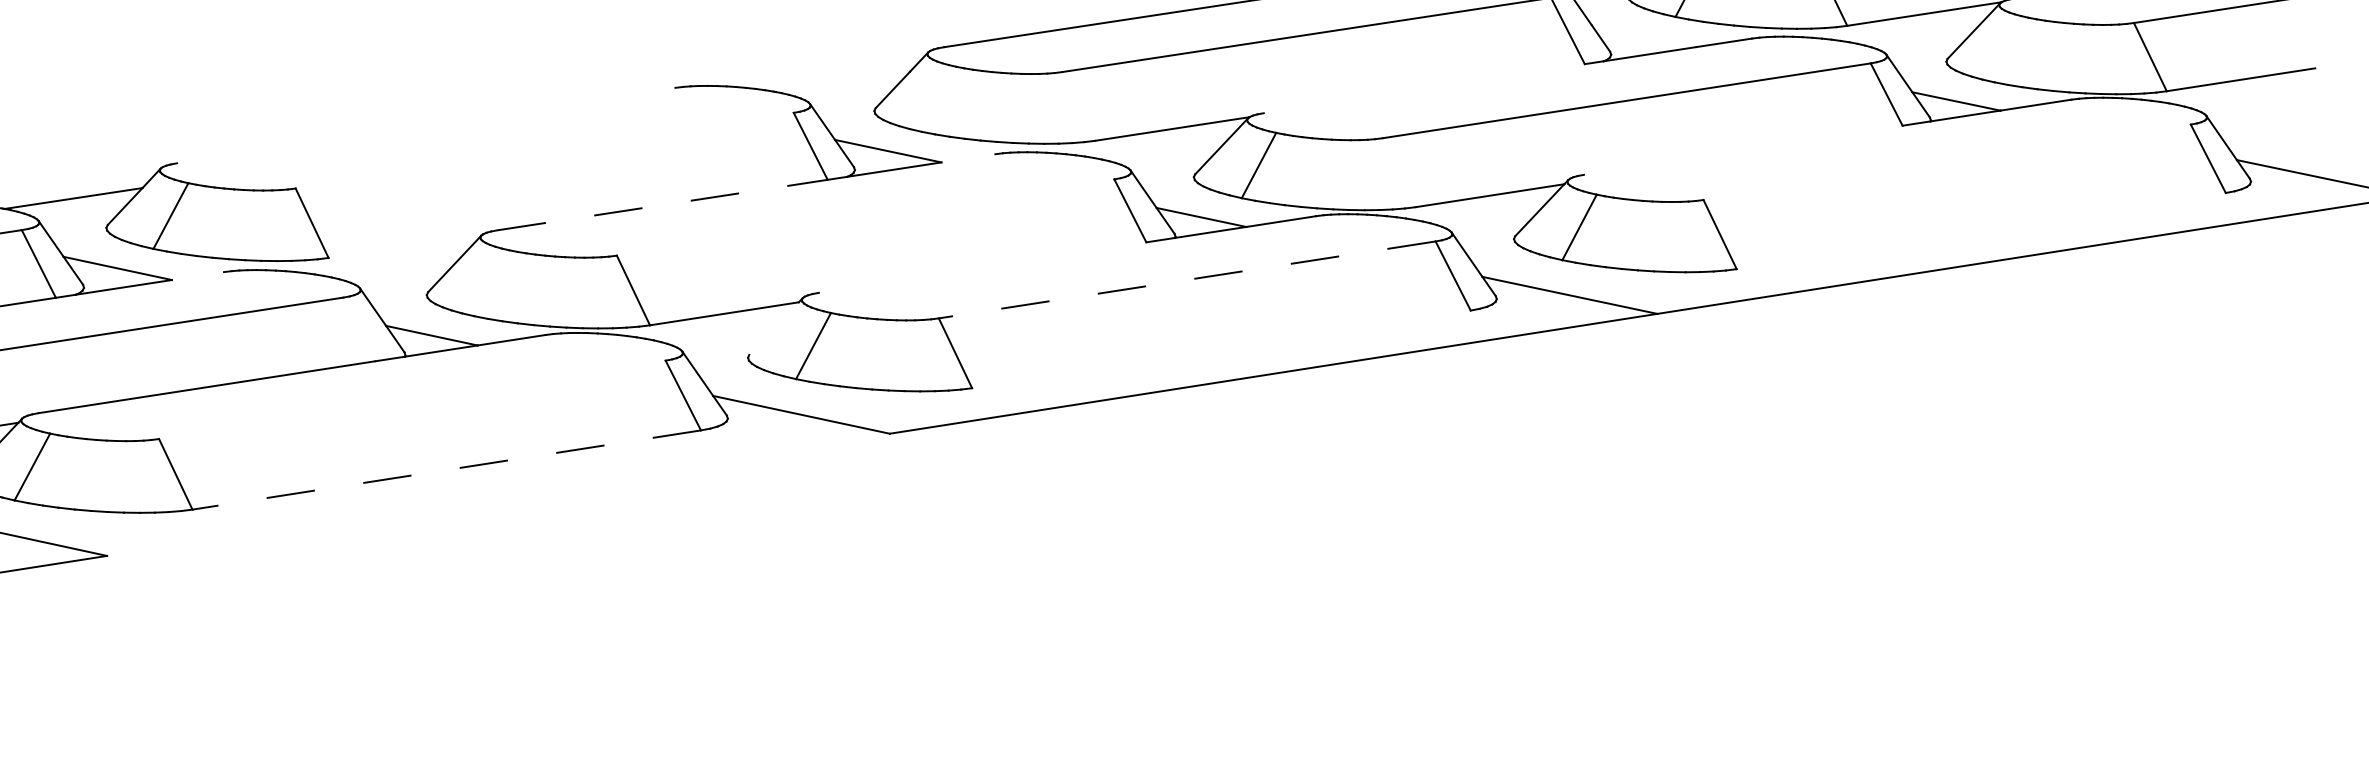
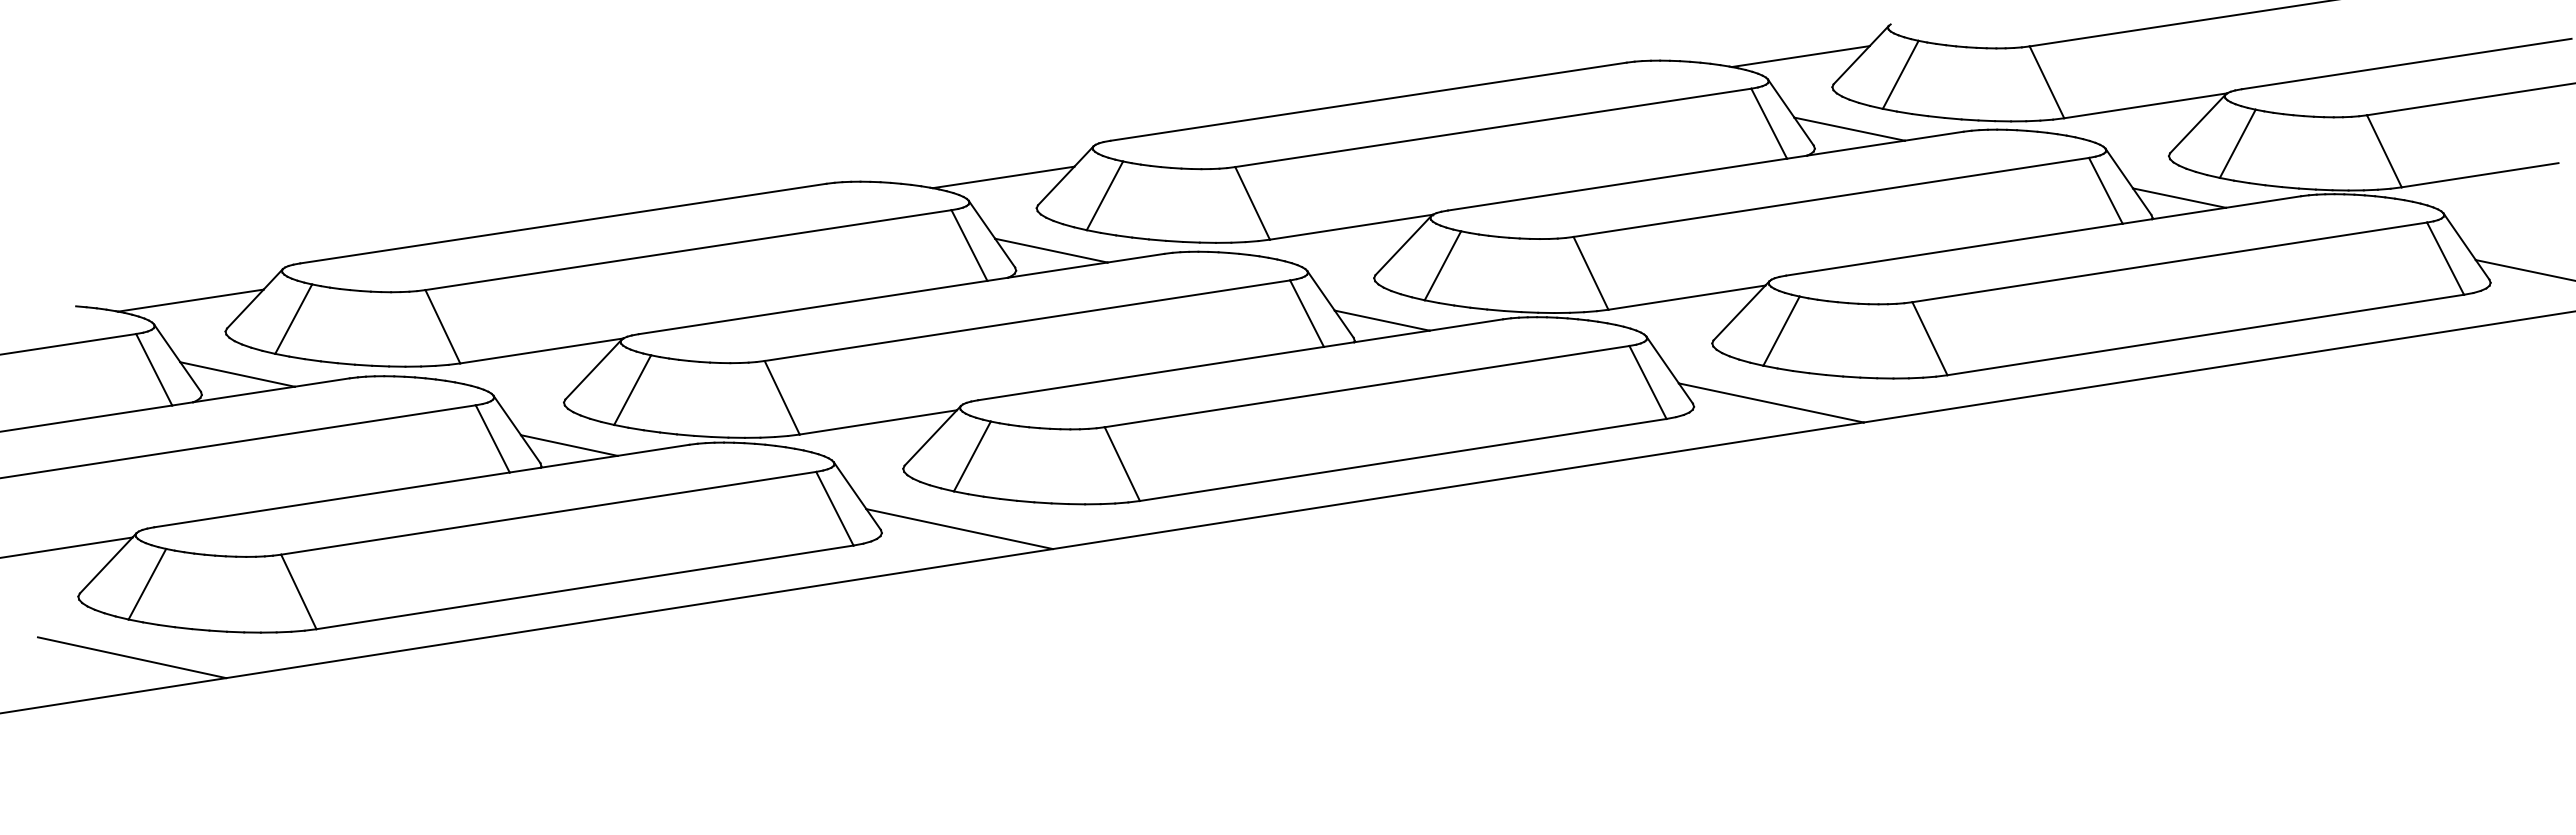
line: (1643, 35) -> (1849, 128), added
line: (2011, 49) -> (2237, 143), added
line: (842, 81) -> (1003, 177), added
line: (1424, 88) -> (1617, 184), added
line: (938, 98) -> (1104, 195), added
line: (1078, 106) -> (1252, 203), added
line: (426, 125) -> (563, 223), added
line: (1743, 150) -> (1954, 249), added
line: (544, 151) -> (688, 250), added
line: (967, 157) -> (1135, 257), added
line: (1946, 162) -> (2169, 262), added
line: (1398, 171) -> (1590, 272), added
line: (663, 205) -> (813, 307), dashed -> solid
line: (865, 217) -> (1027, 320), added
line: (1981, 230) -> (2205, 334), added
line: (405, 245) -> (541, 350), added
line: (982, 267) -> (1150, 373), added
line: (197, 276) -> (321, 382), added
line: (1186, 279) -> (1366, 386), dashed -> solid
line: (491, 282) -> (632, 389), added
line: (773, 328) -> (930, 437), added
line: (359, 329) -> (492, 438), added
line: (1220, 348) -> (1402, 459), added
line: (412, 399) -> (548, 512), added
line: (447, 470) -> (585, 587), dashed -> solid
line: (498, 494) -> (639, 613), added

